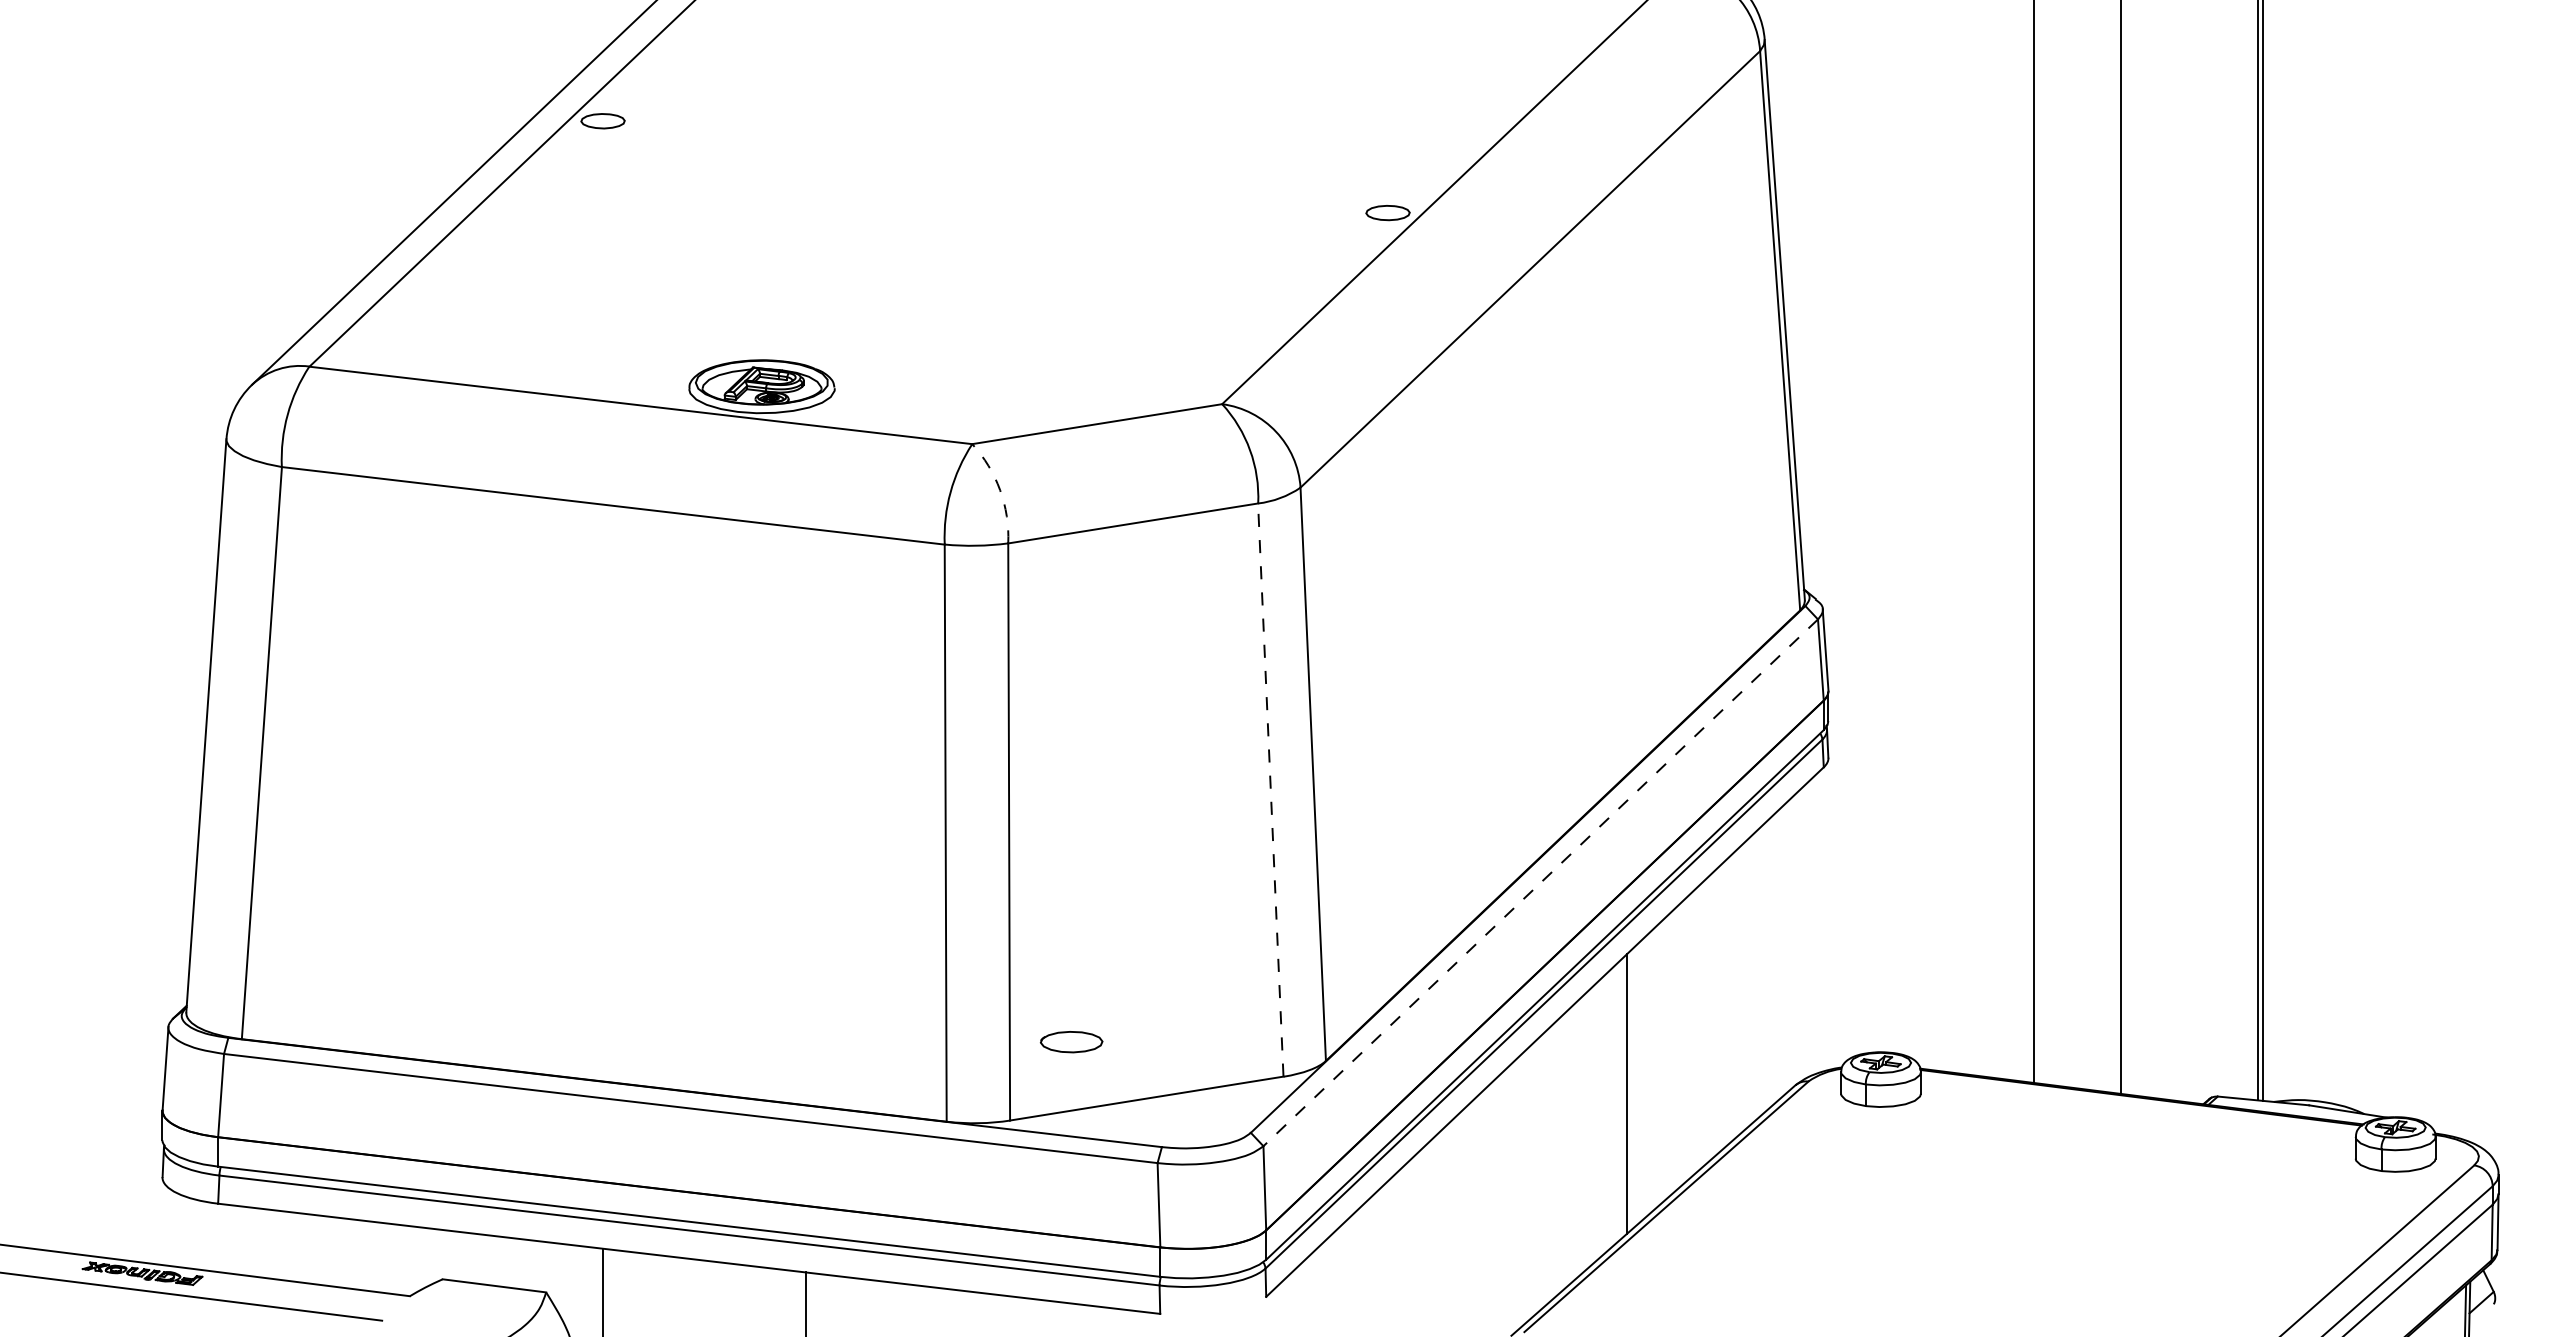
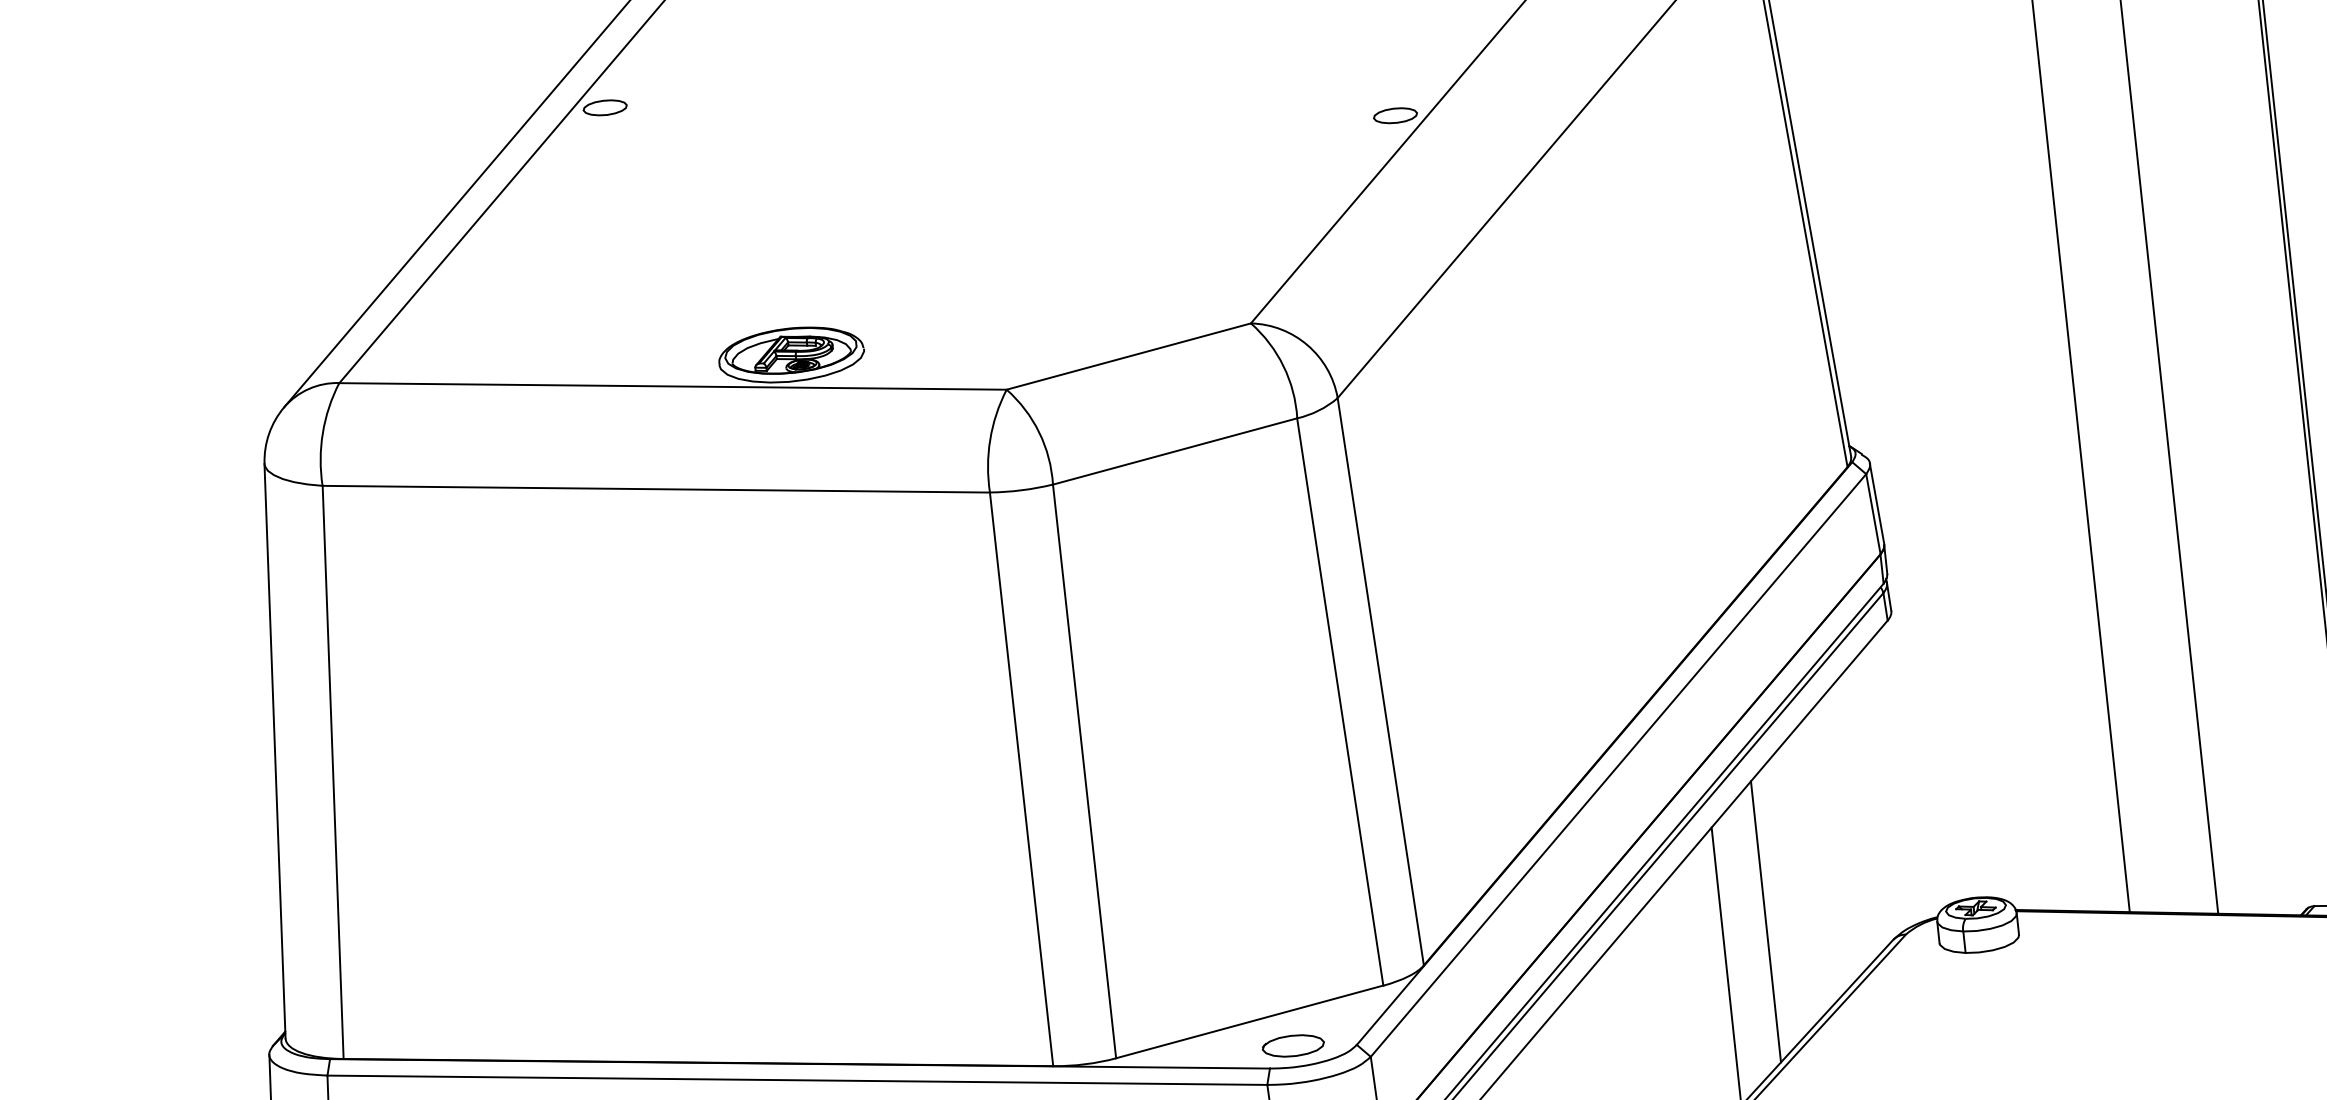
arc: (1000, 490) -> (1039, 432), dashed -> solid
line: (1270, 790) -> (1340, 702), dashed -> solid
line: (1540, 883) -> (1618, 766), dashed -> solid
part: (1071, 1042) -> (1293, 1046), moved
line: (1670, 1053) -> (1765, 921), added

